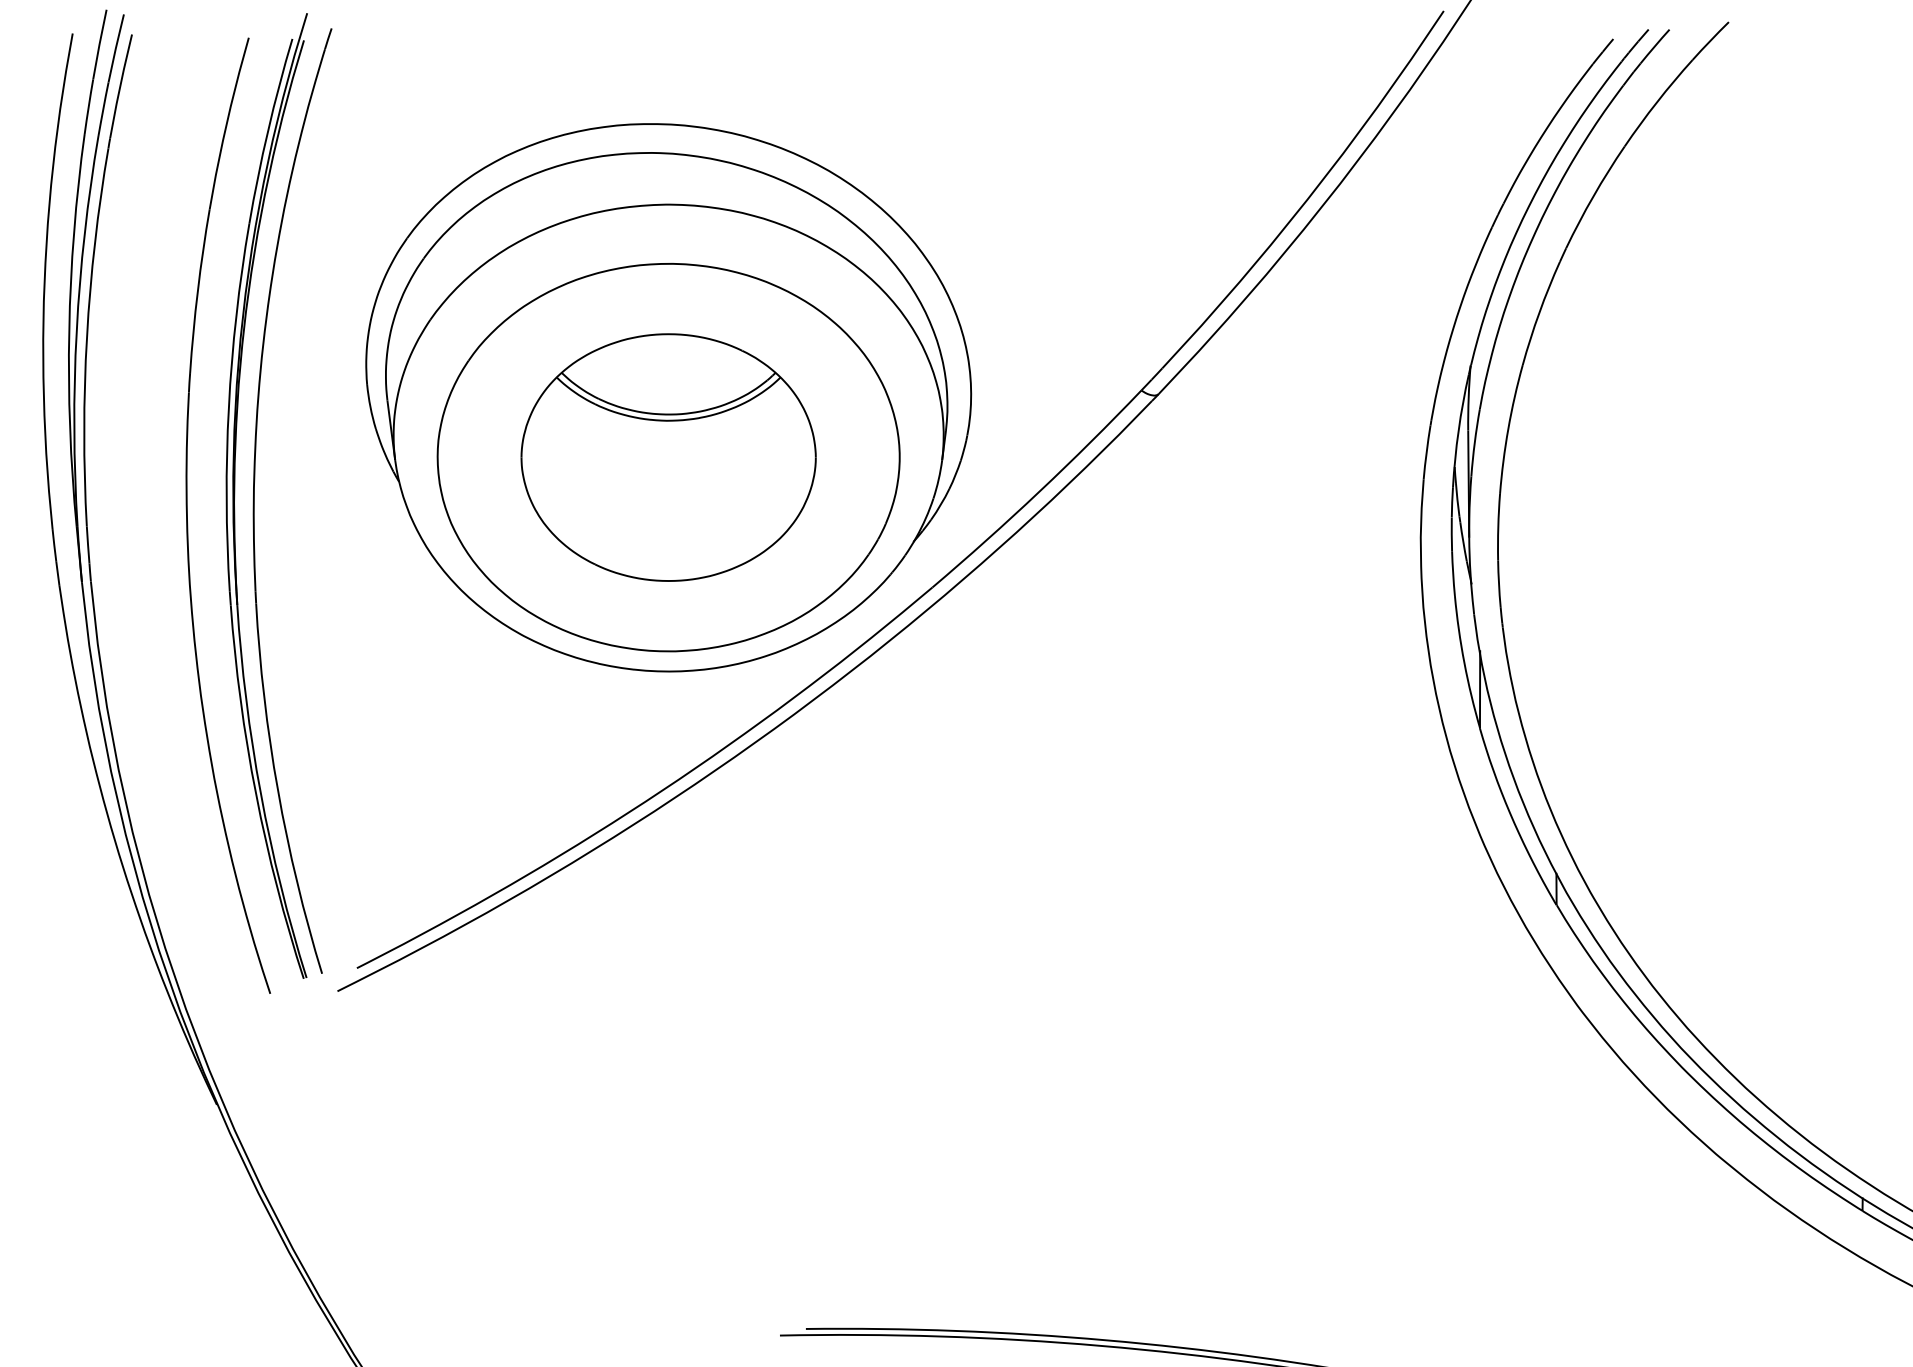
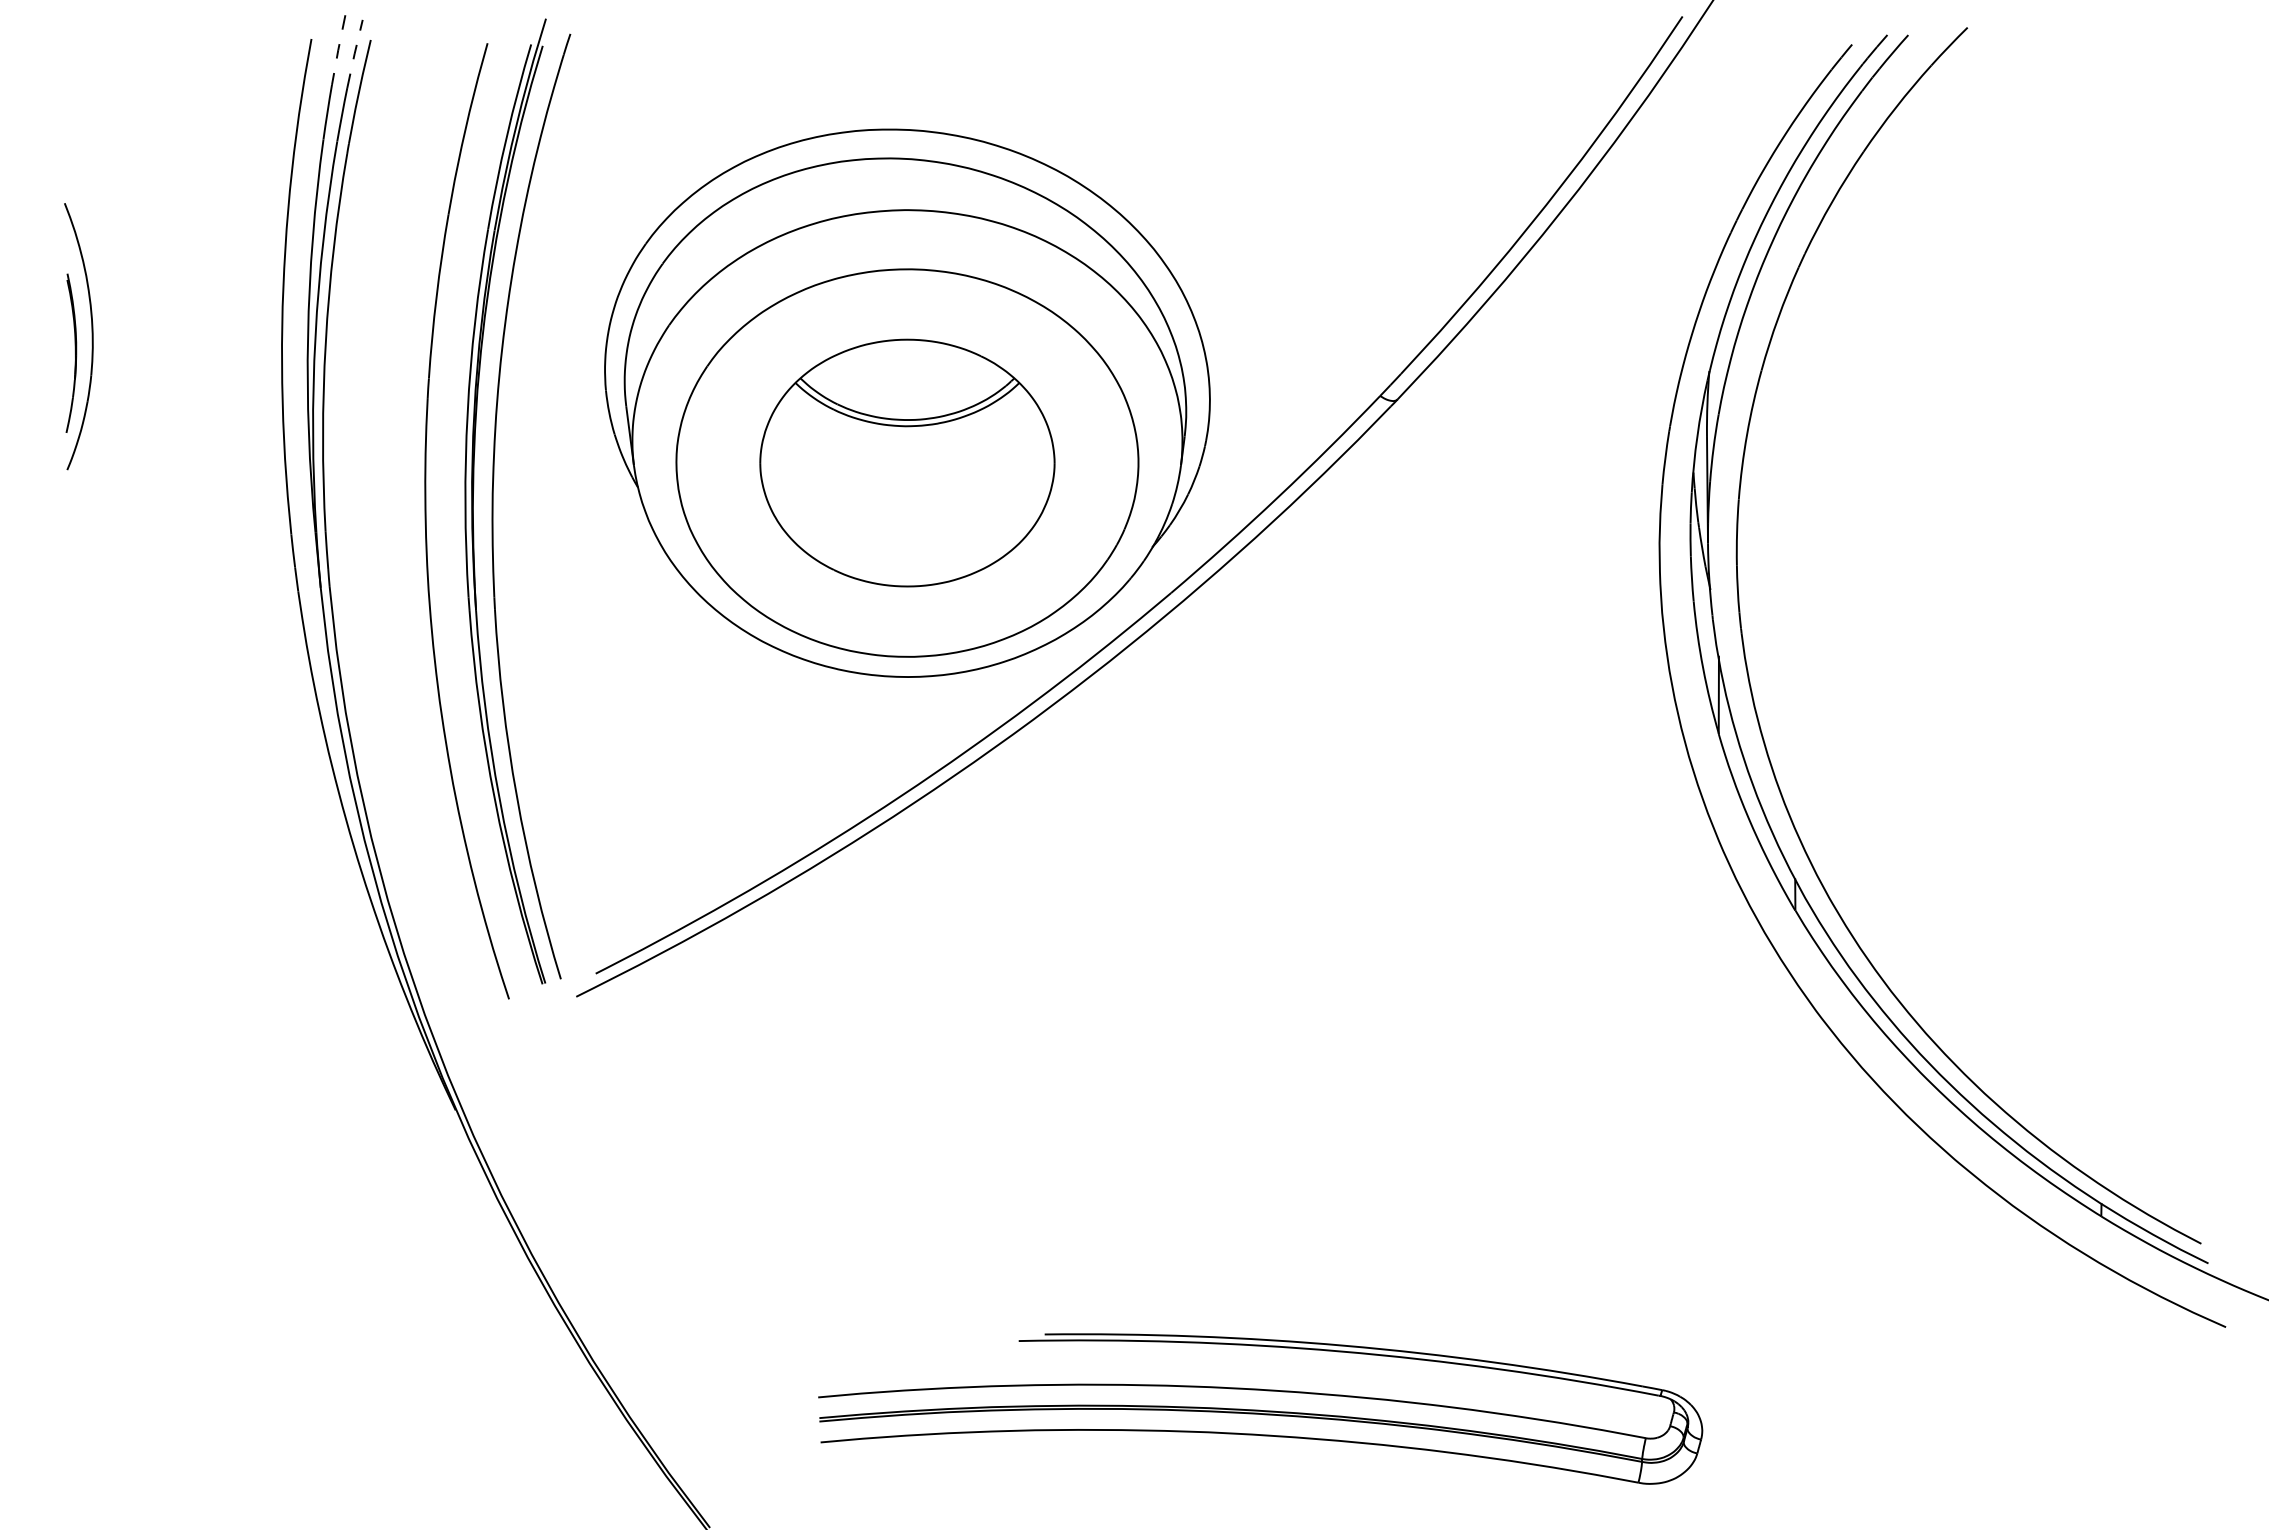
line: (99, 45) -> (338, 50), solid -> dashed
line: (115, 48) -> (354, 53), solid -> dashed

